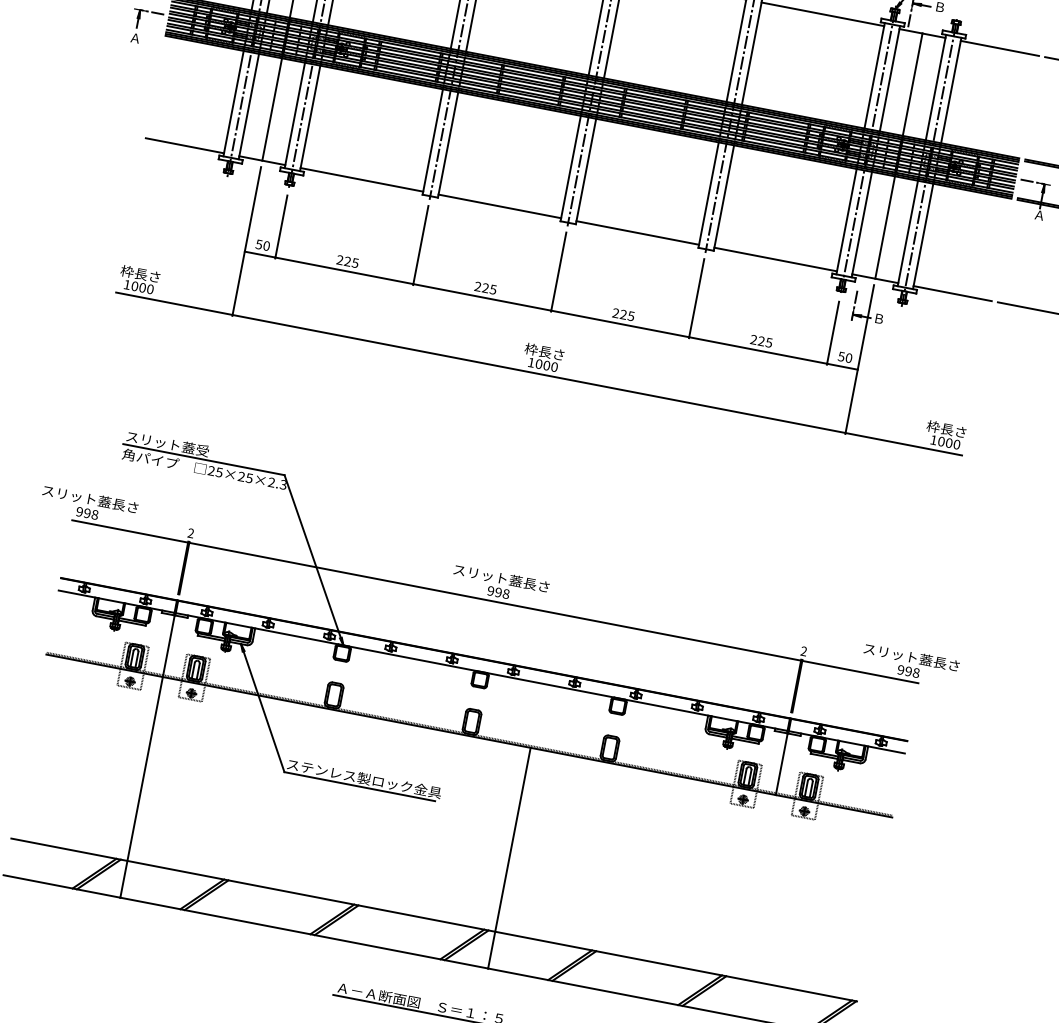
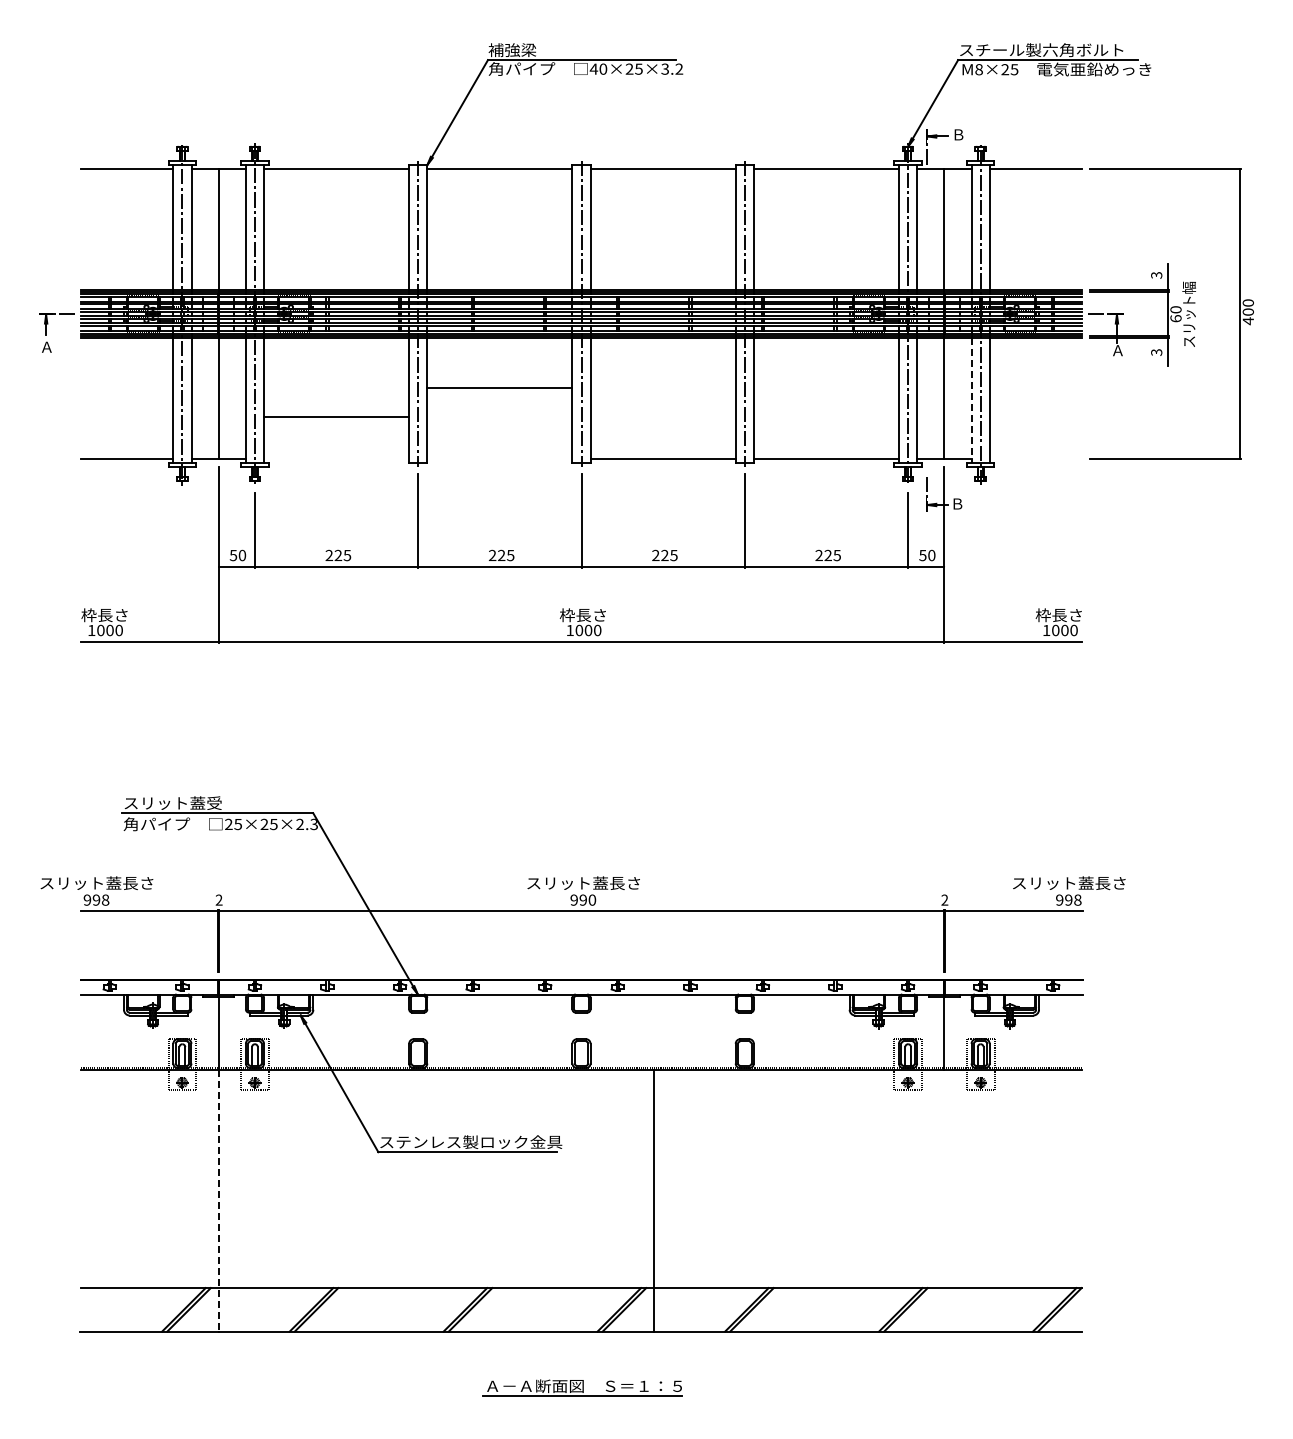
line: (361, 180) -> (336, 417), moved
line: (499, 206) -> (499, 388), moved
line: (907, 233) -> (971, 400), solid -> dashed
line: (952, 293) -> (1035, 459), removed
text: (506, 594) -> (592, 900), 998 -> 990
line: (141, 786) -> (218, 1200), solid -> dashed

